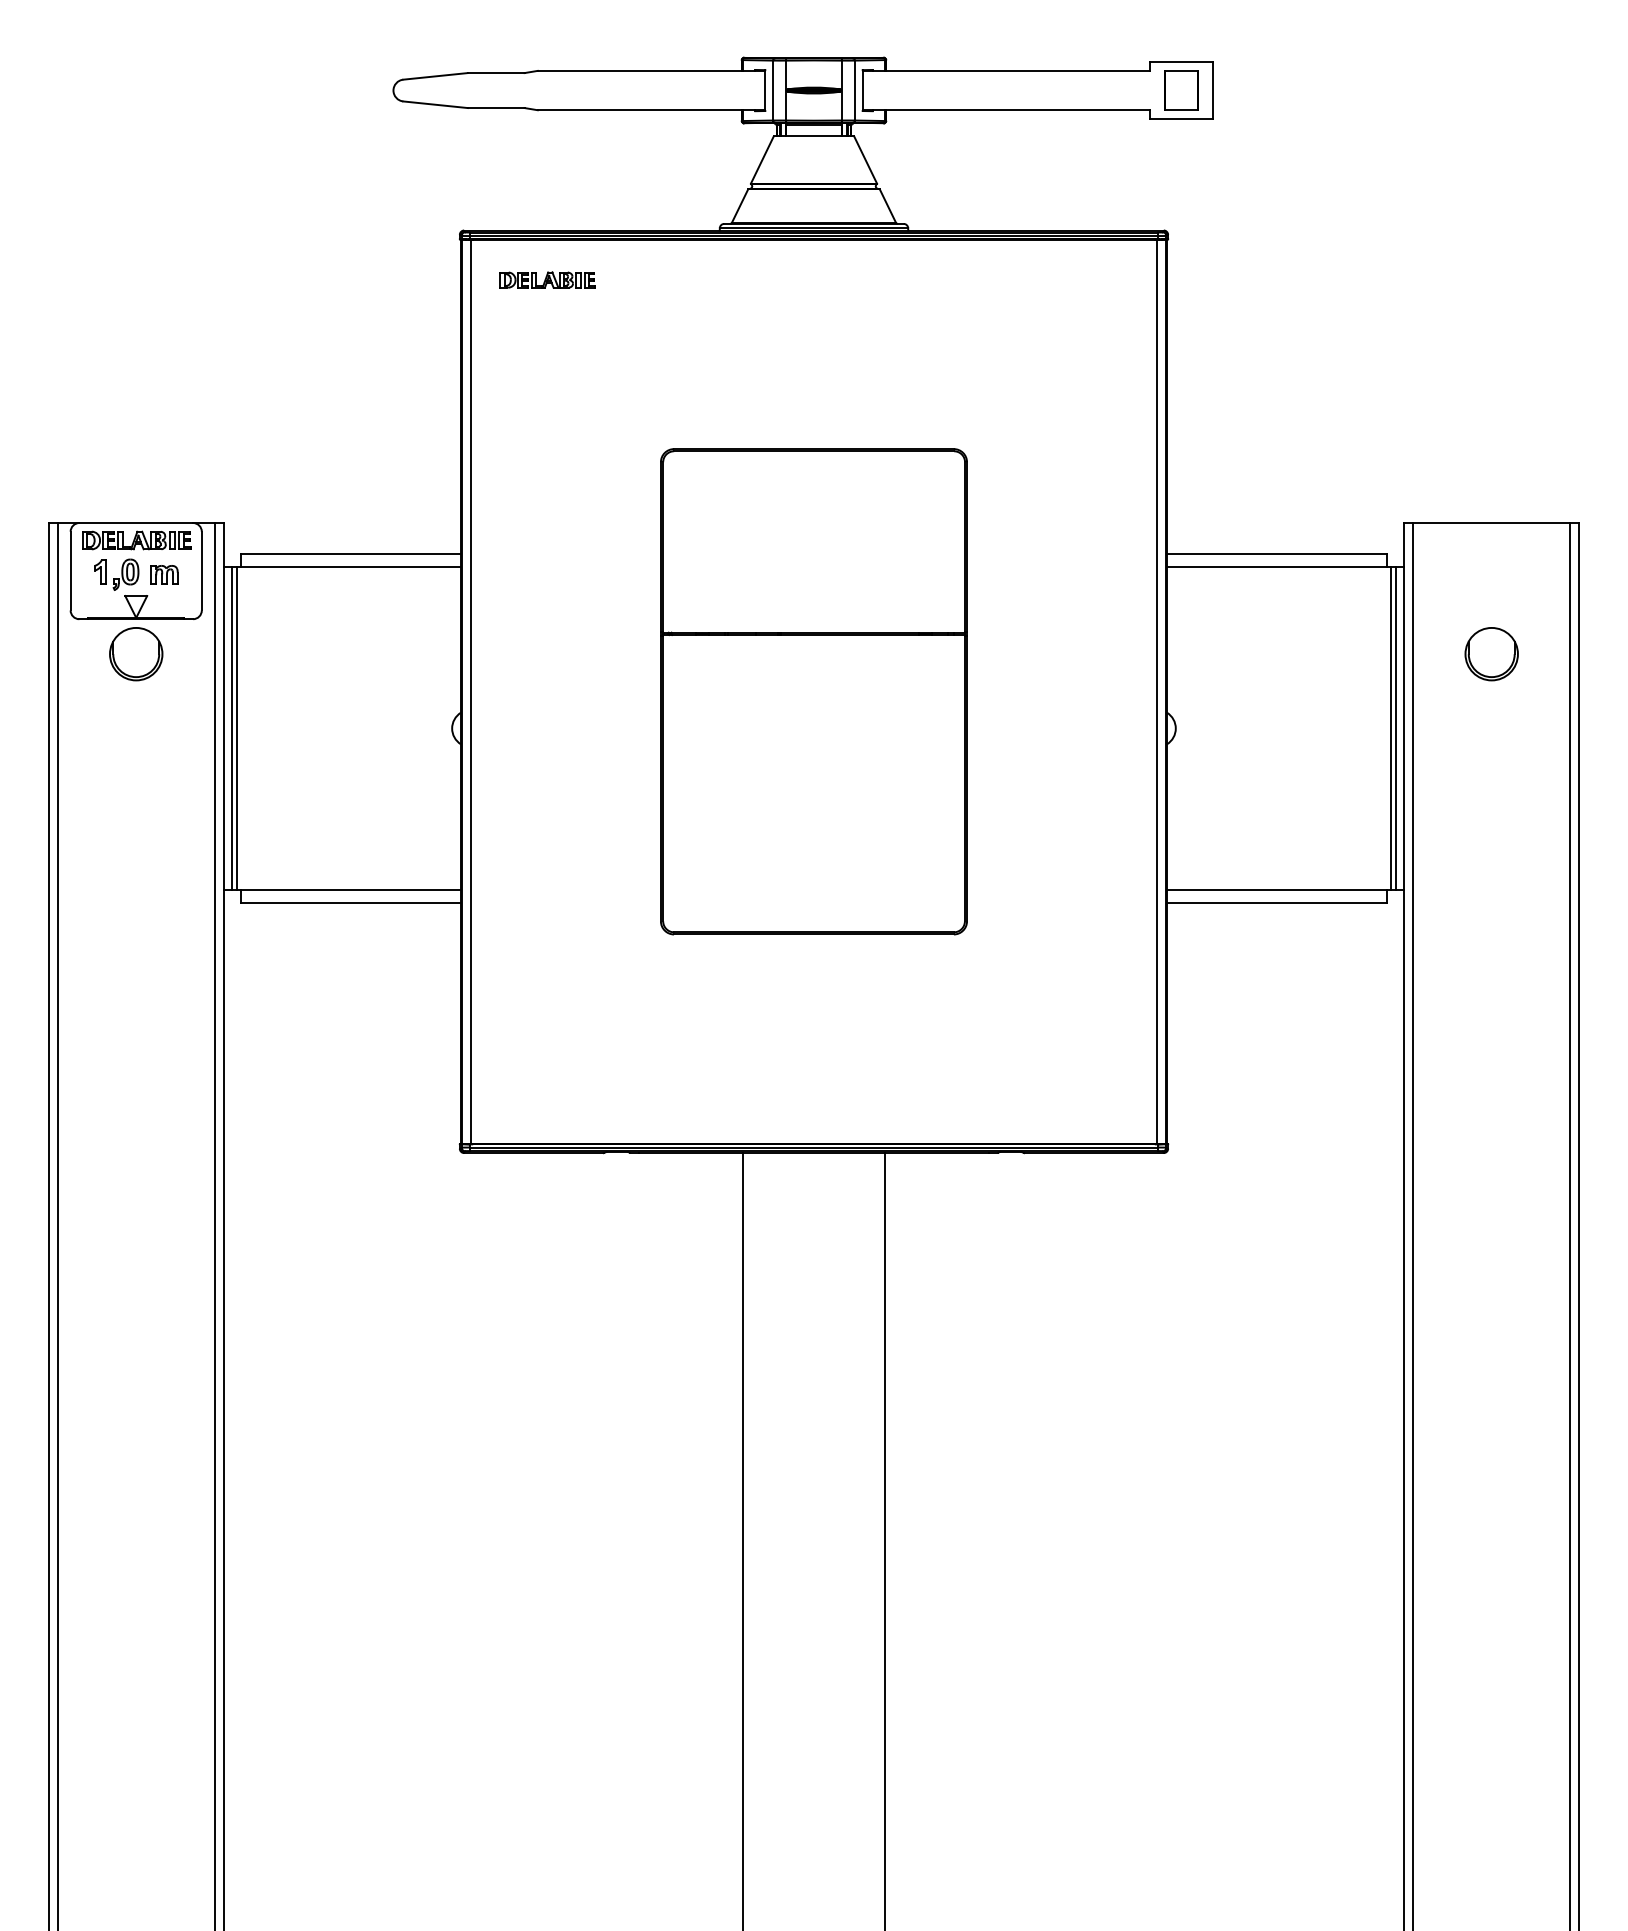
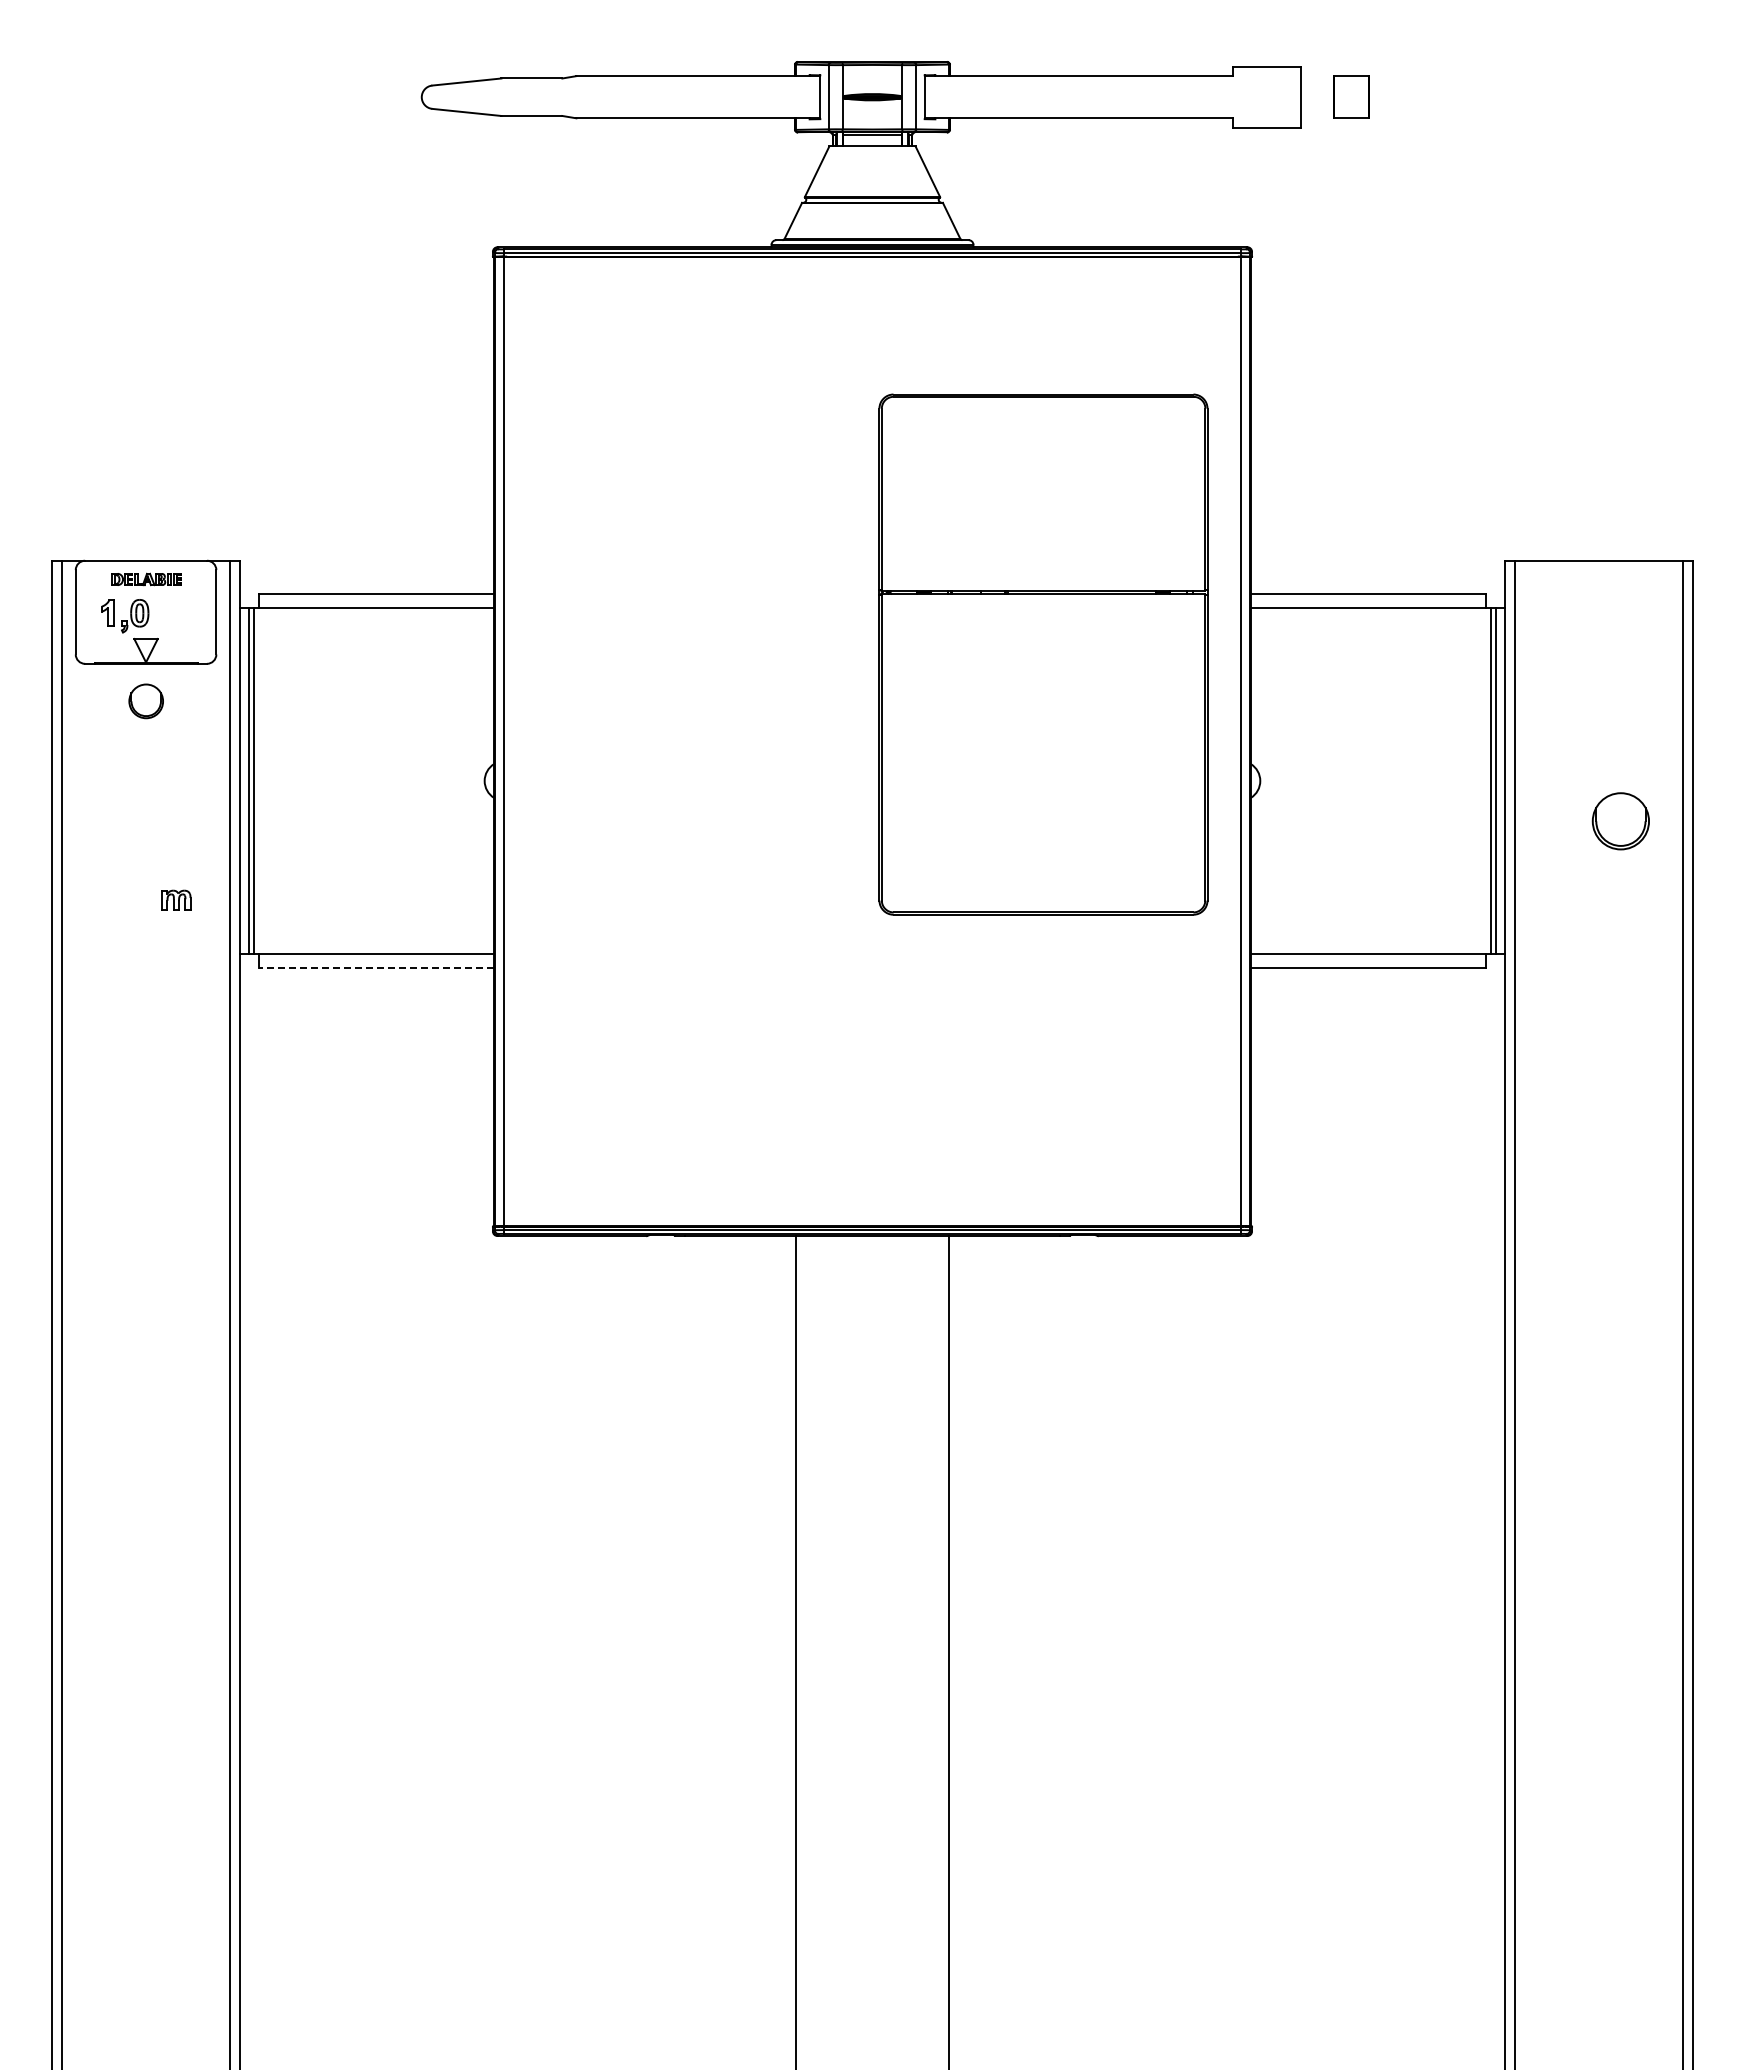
part: (1181, 89) -> (1351, 96), moved
part: (547, 280) -> (586, 300), removed
part: (136, 540) -> (146, 579), size x0.6
part: (164, 574) -> (176, 899), moved
part: (136, 654) -> (146, 701), size x0.6
part: (1491, 654) -> (1620, 821), moved
part: (814, 691) -> (1043, 654), moved
line: (351, 903) -> (376, 968), solid -> dashed

